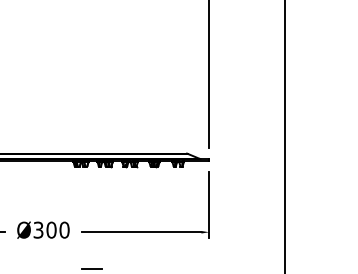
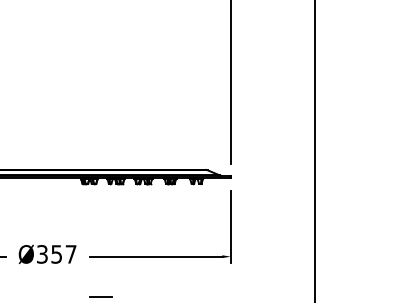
text: (57, 230) -> (63, 254), Ø300 -> Ø357

